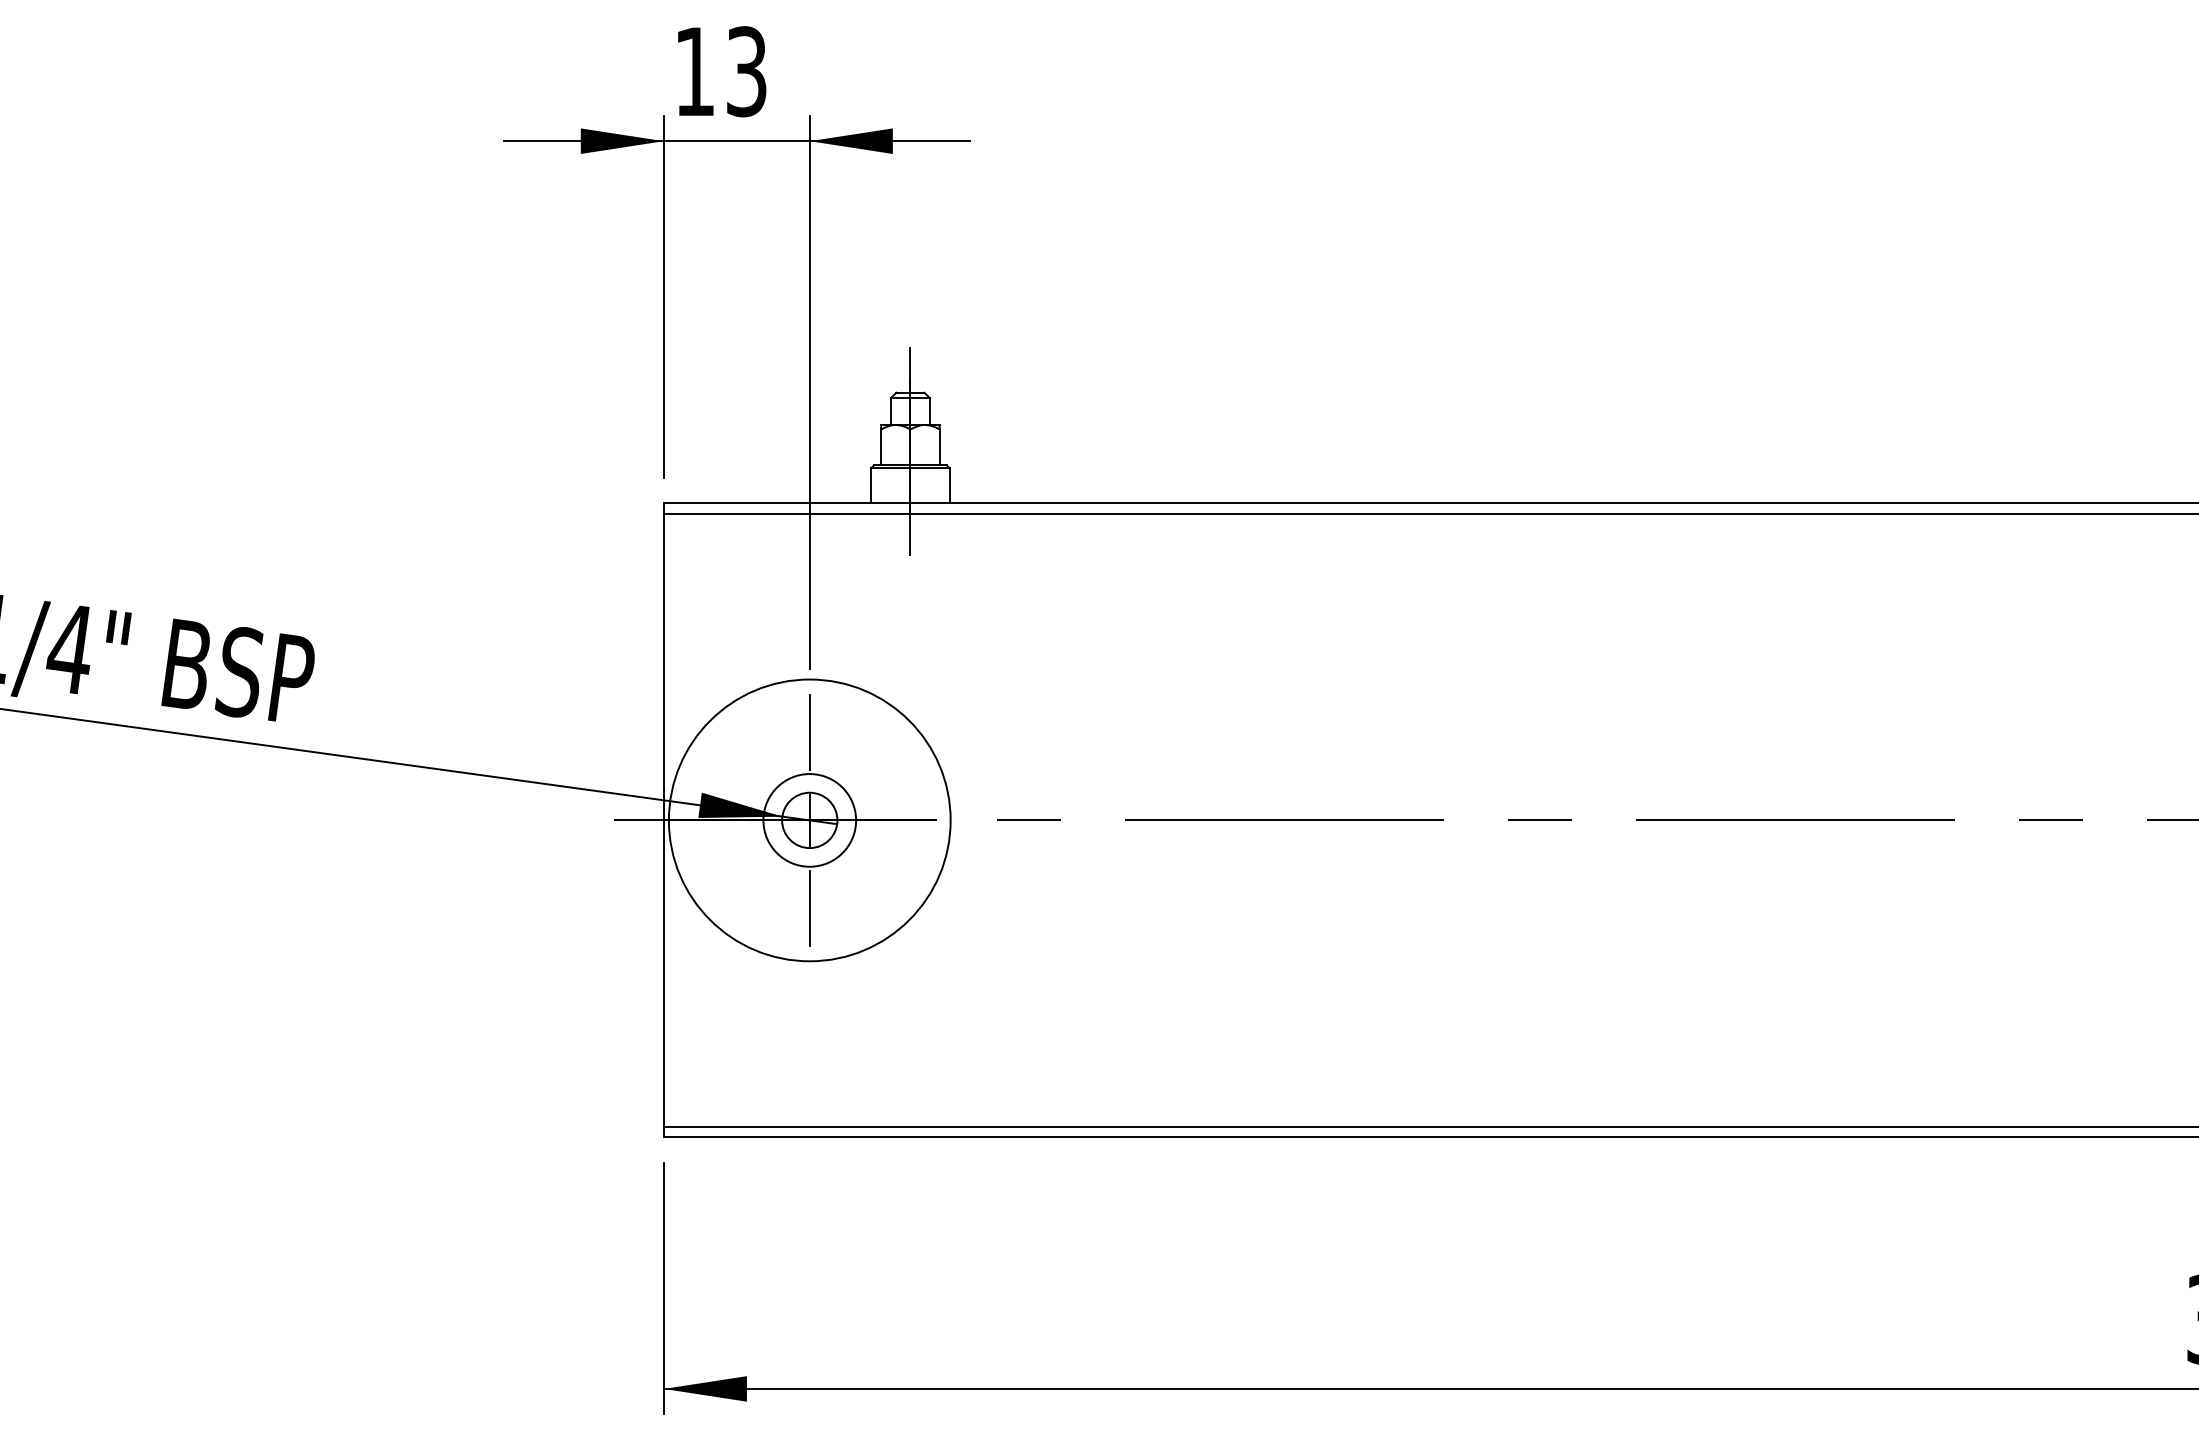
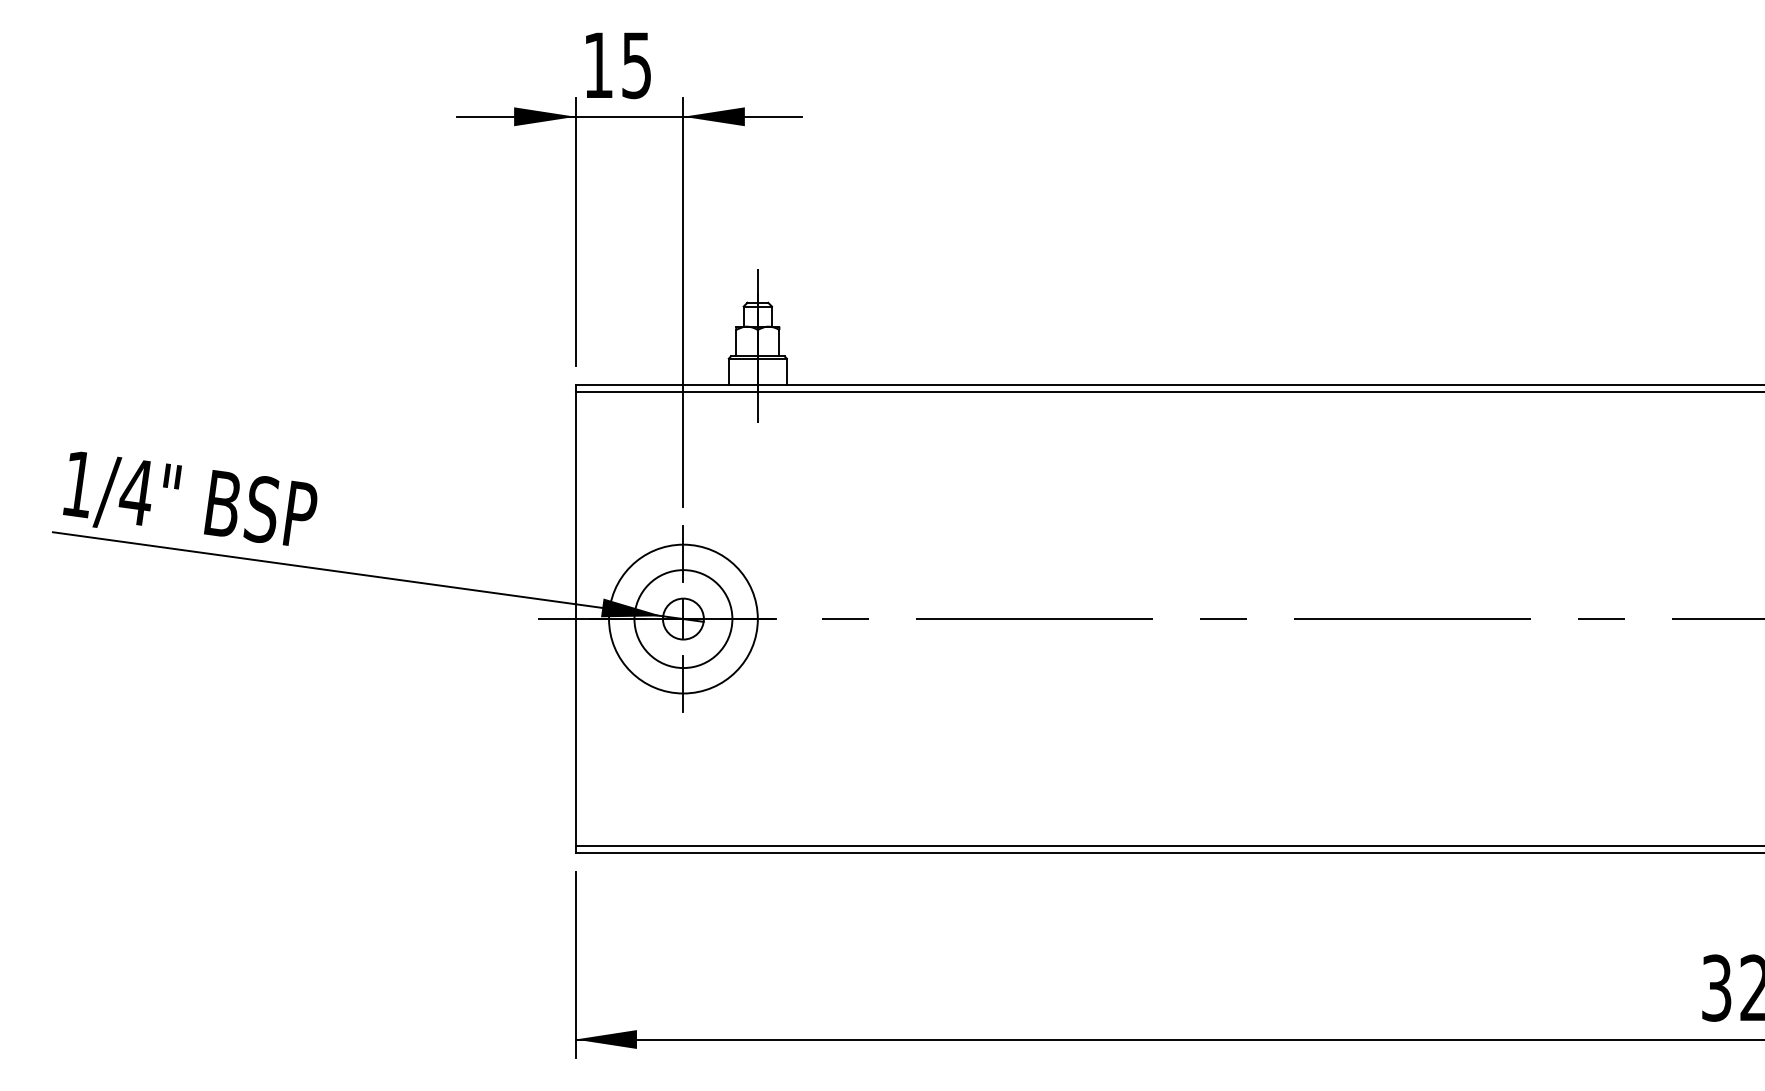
text: (746, 70) -> (636, 64), 13 -> 15
circle: (809, 819) -> (683, 618), size x0.71
circle: (809, 820) -> (683, 619), size x1.43

